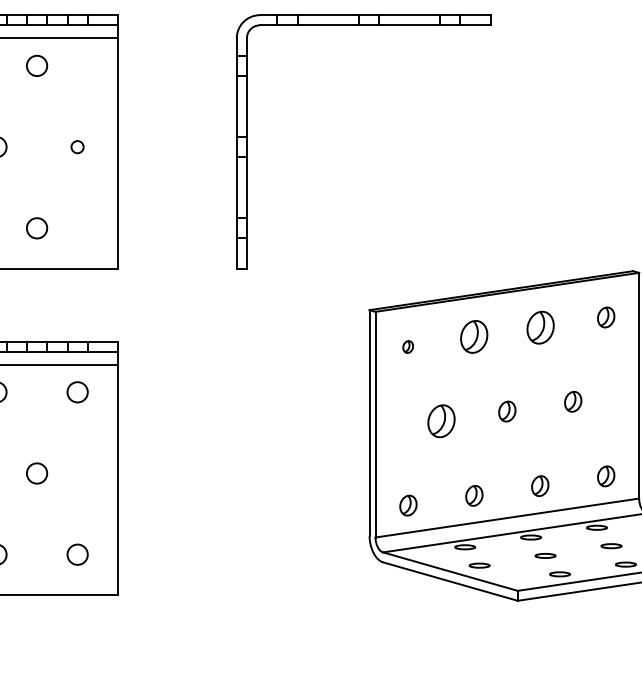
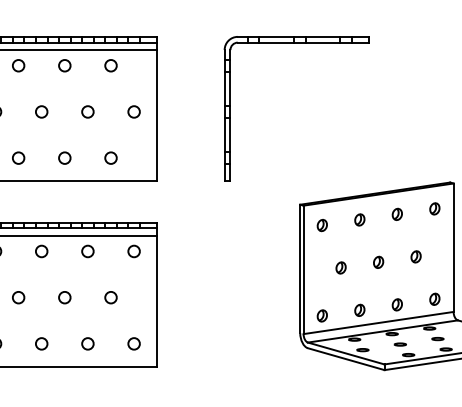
circle: (76, 146) -> (133, 111), size x1.67
part: (538, 325) -> (396, 213), size x0.62
part: (473, 336) -> (359, 219), size x0.62
part: (406, 346) -> (321, 225), size x1.67
part: (440, 420) -> (340, 267), size x0.62

